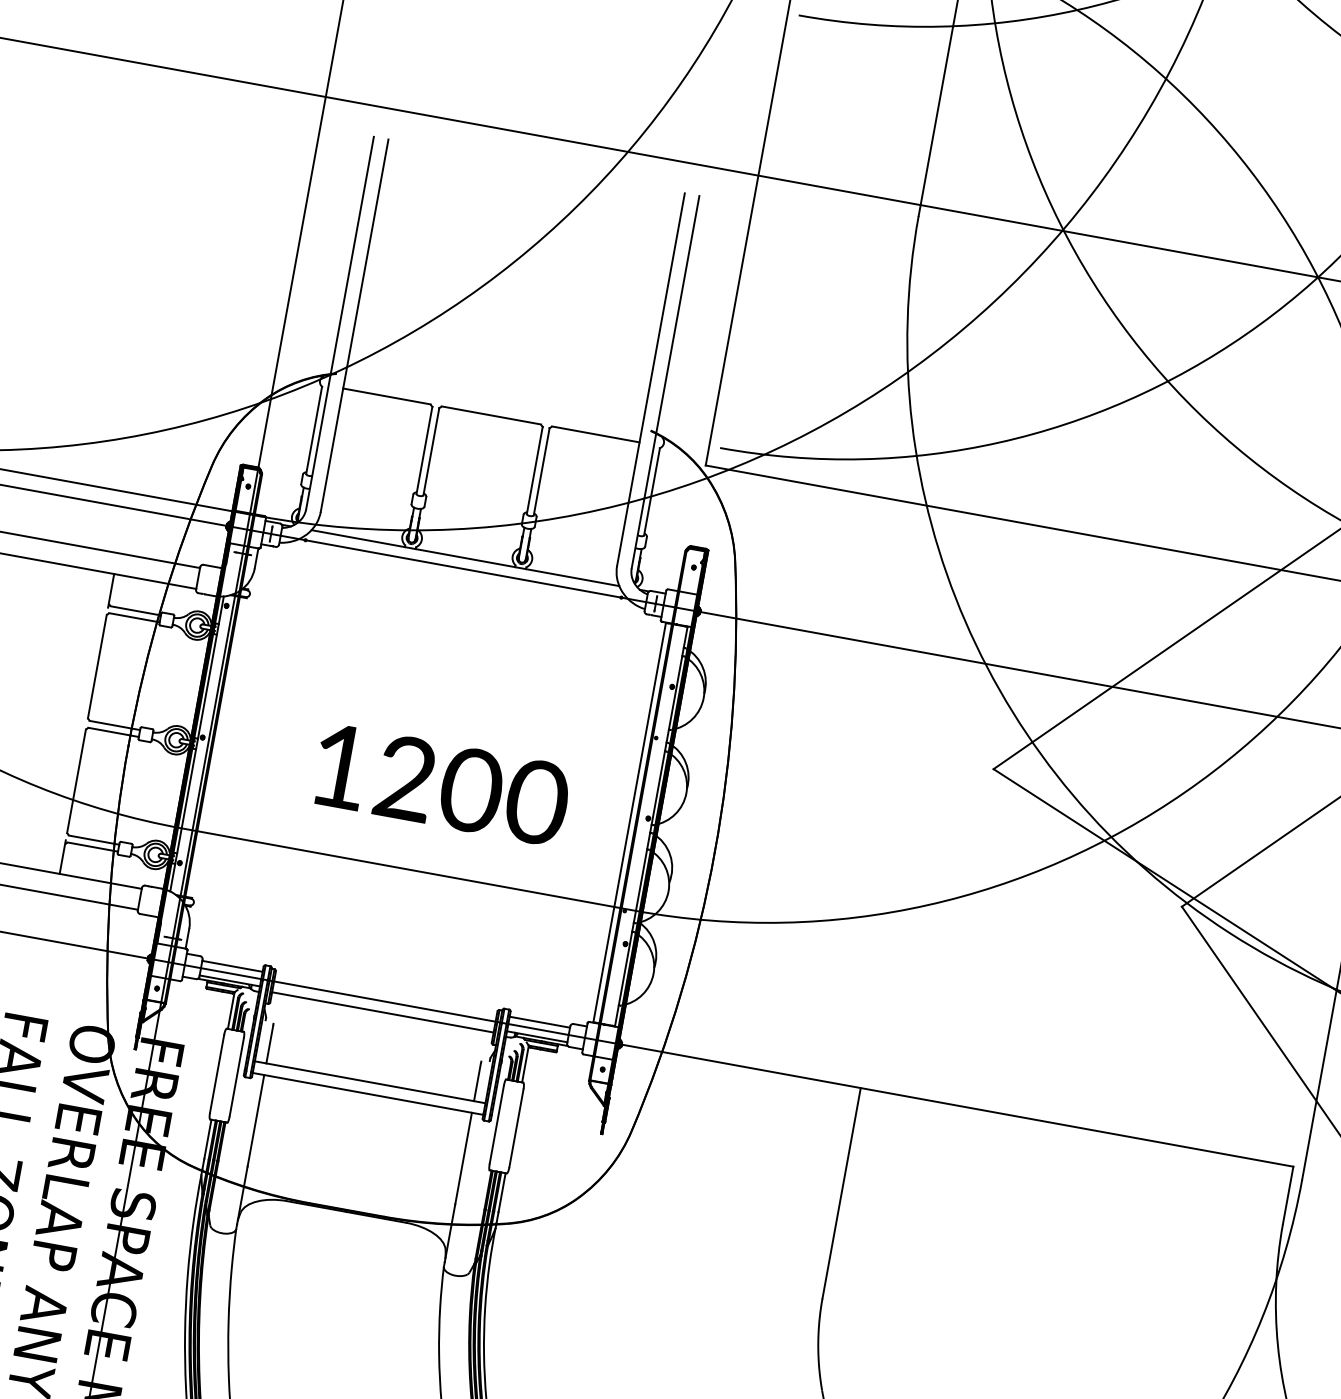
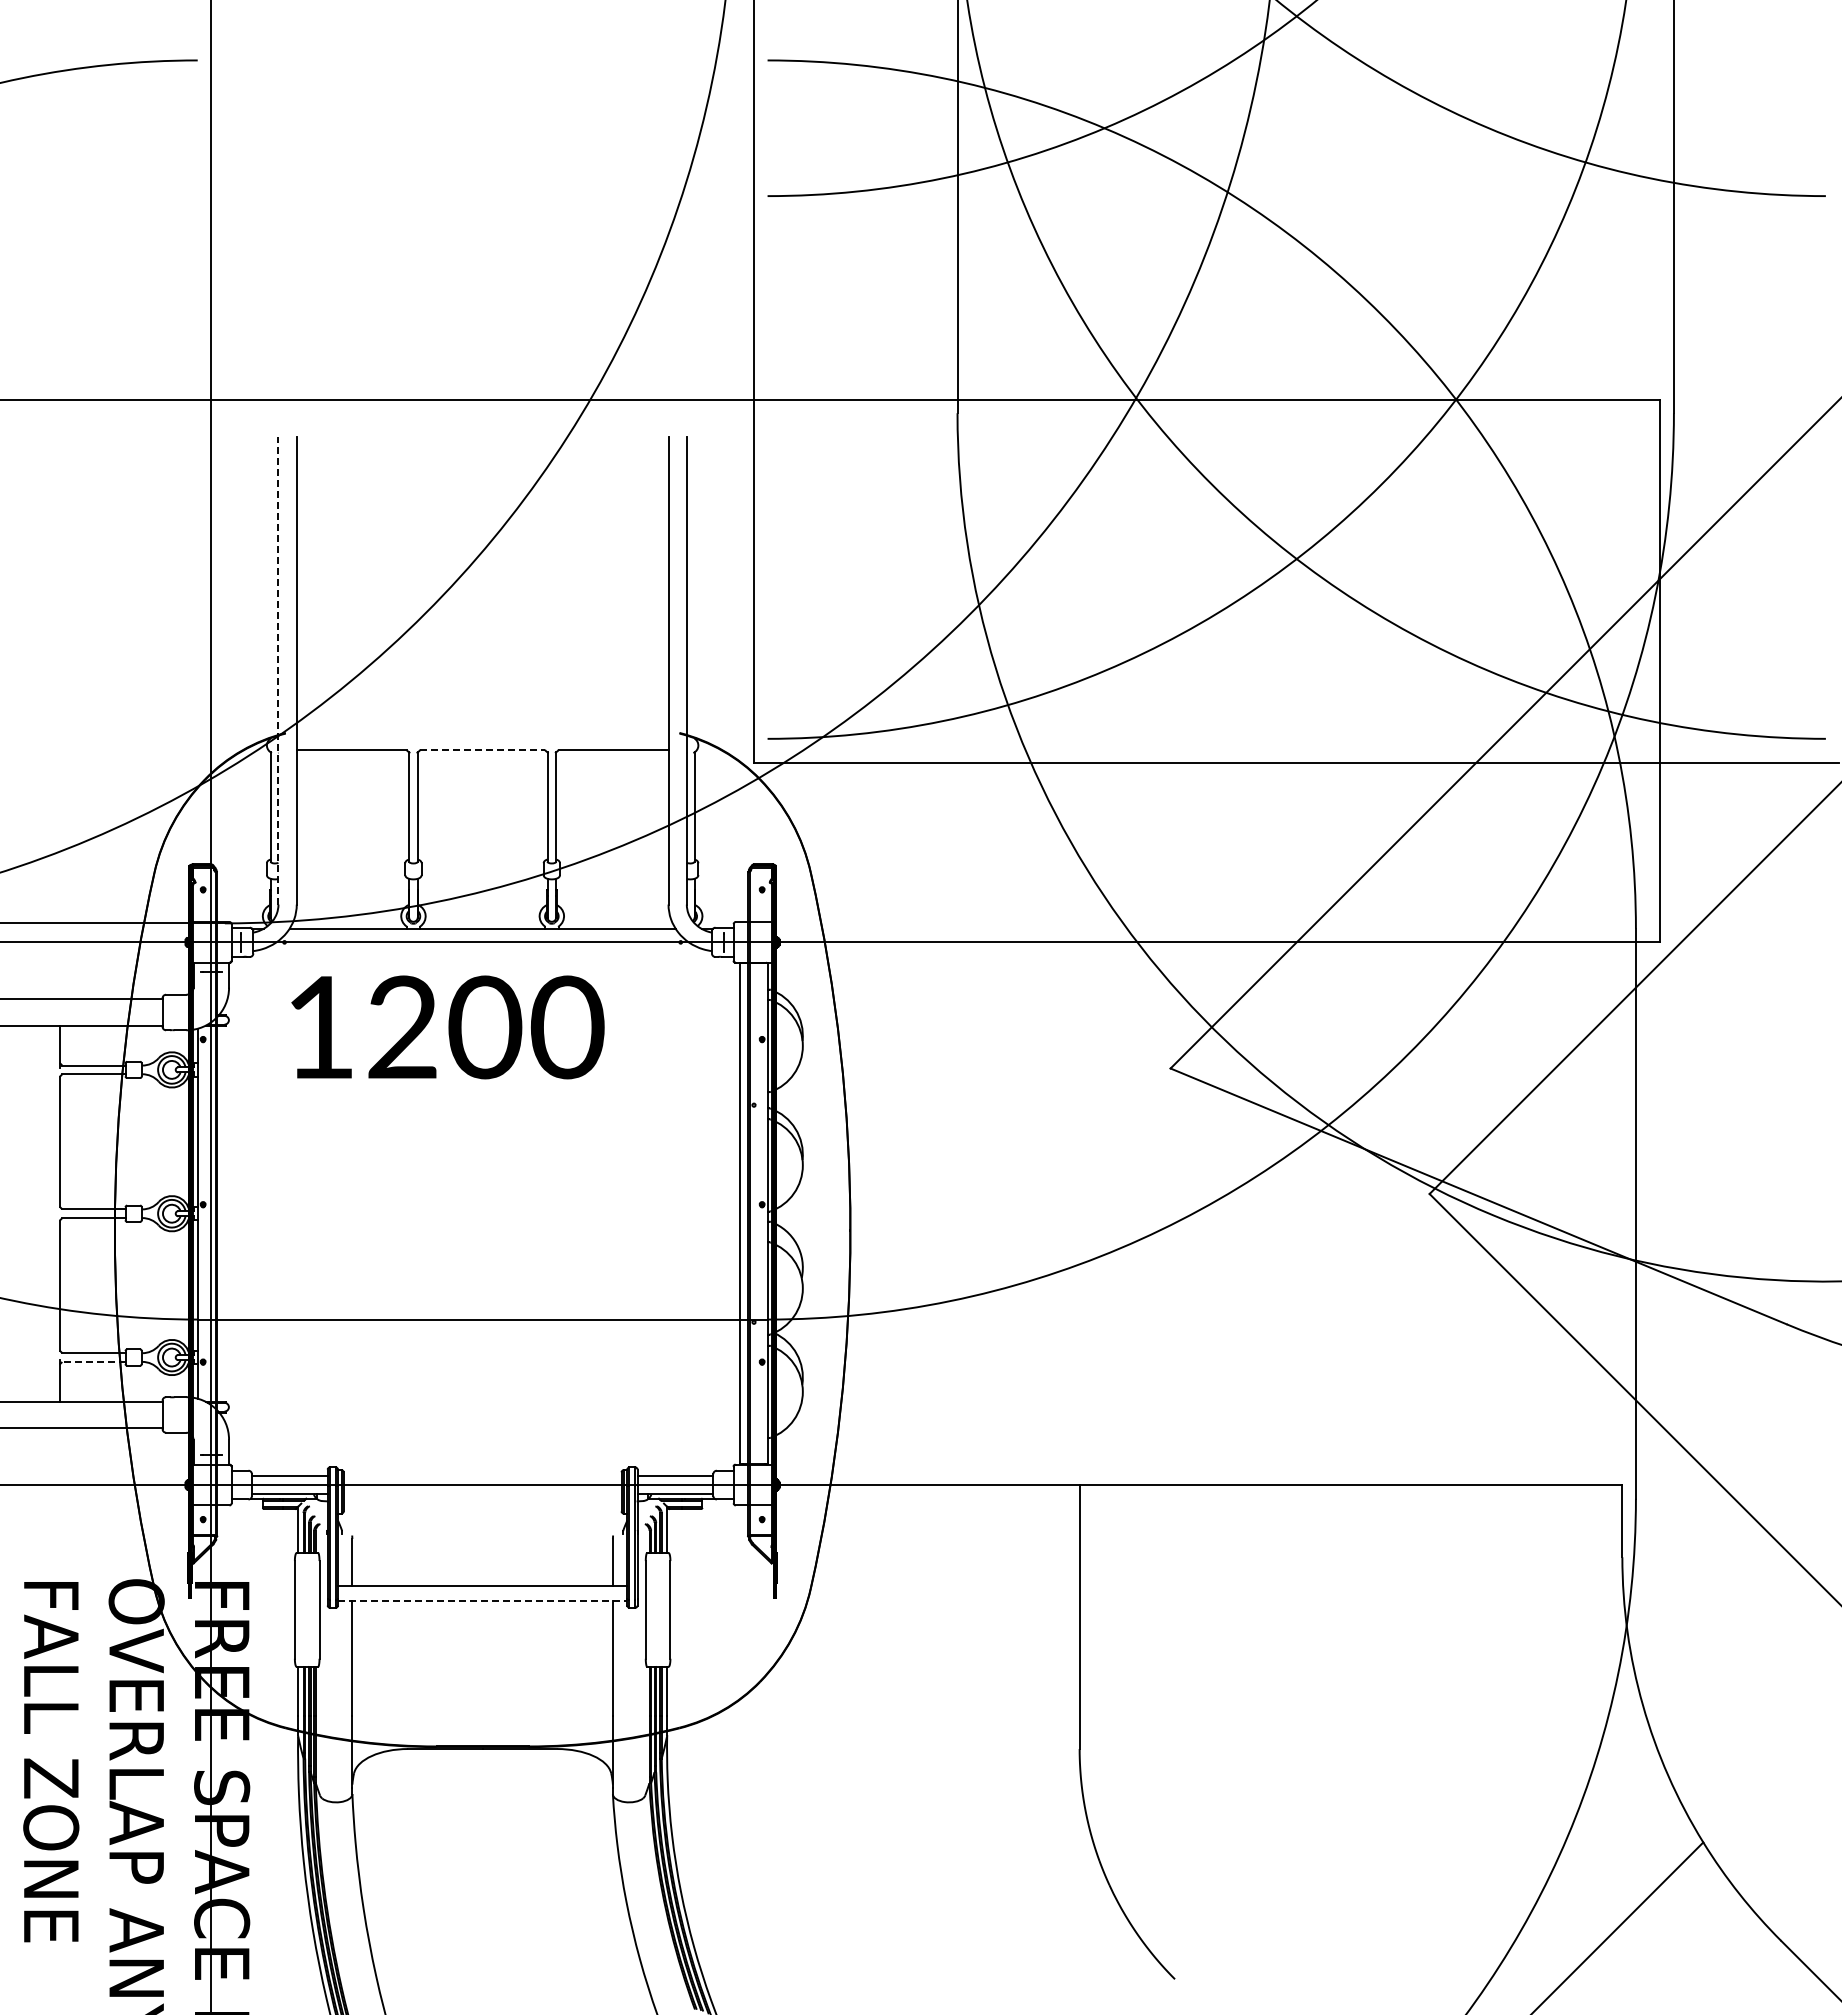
line: (339, 323) -> (278, 671), solid -> dashed
line: (492, 415) -> (483, 749), solid -> dashed
text: (441, 784) -> (447, 1027), moved
line: (92, 846) -> (93, 1361), solid -> dashed
line: (382, 1012) -> (482, 1498), removed
line: (368, 1093) -> (482, 1600), solid -> dashed

